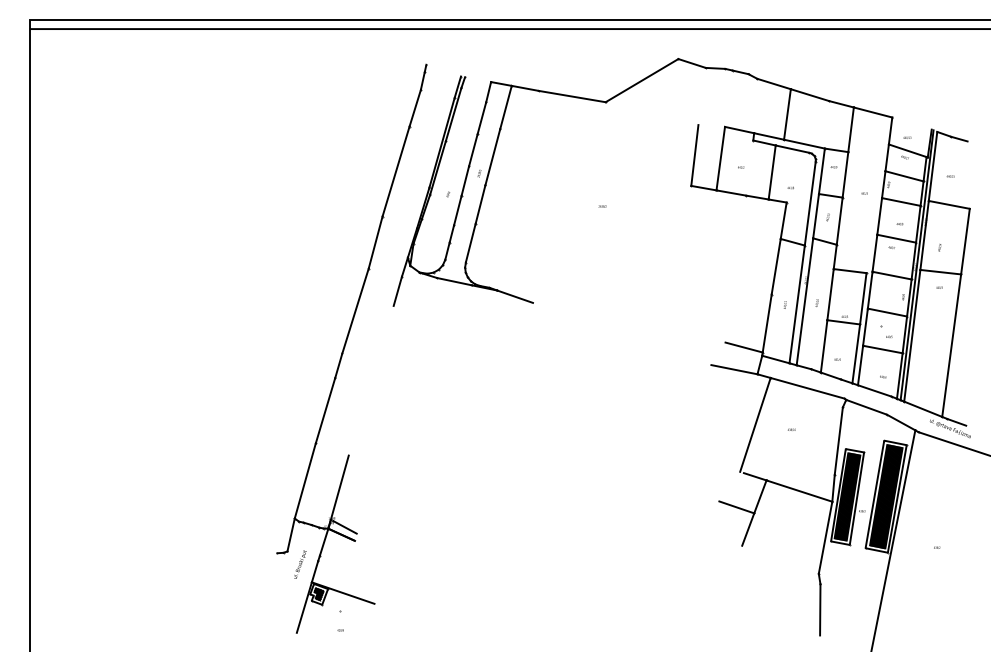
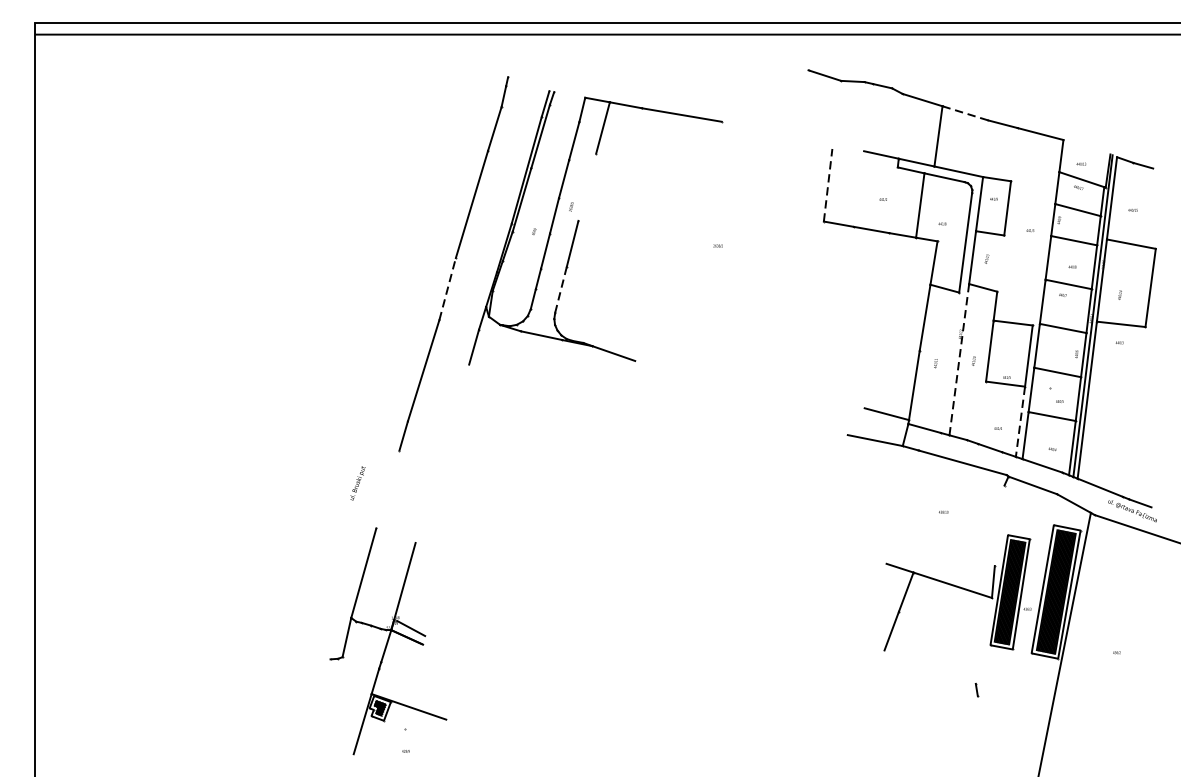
line: (641, 80) -> (764, 95), removed
line: (810, 95) -> (965, 113), solid -> dashed
line: (850, 129) -> (1013, 154), removed
line: (694, 155) -> (827, 185), solid -> dashed
line: (492, 157) -> (586, 187), removed
line: (720, 158) -> (858, 188), removed
line: (839, 220) -> (1000, 262), removed
line: (375, 242) -> (447, 288), solid -> dashed
line: (470, 243) -> (560, 290), solid -> dashed
line: (804, 301) -> (958, 359), solid -> dashed
line: (796, 304) -> (949, 362), removed
line: (951, 345) -> (1134, 411), removed
line: (823, 346) -> (981, 412), removed
line: (856, 353) -> (1020, 421), solid -> dashed
line: (325, 410) -> (387, 489), removed
line: (755, 424) -> (900, 505), removed
line: (838, 440) -> (999, 524), removed
line: (736, 507) -> (877, 604), removed
line: (825, 537) -> (983, 640), removed
text: (300, 564) -> (358, 483), moved
line: (820, 609) -> (977, 726), removed

